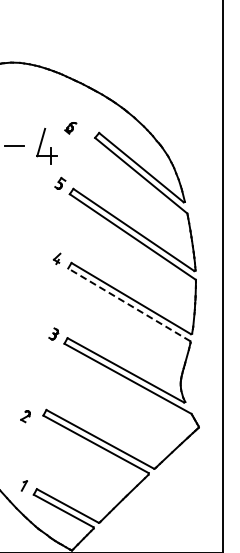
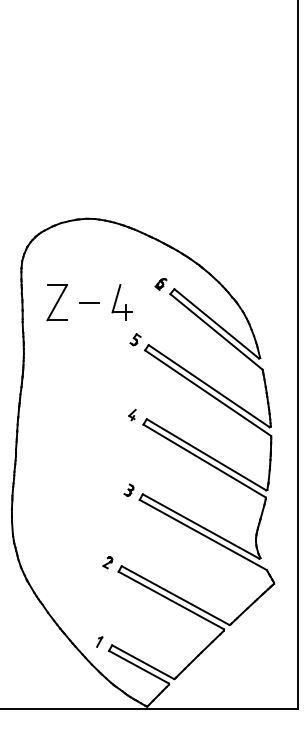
part: (70, 128) -> (160, 284), moved
line: (129, 304) -> (204, 460), dashed -> solid
part: (25, 416) -> (107, 562), moved

